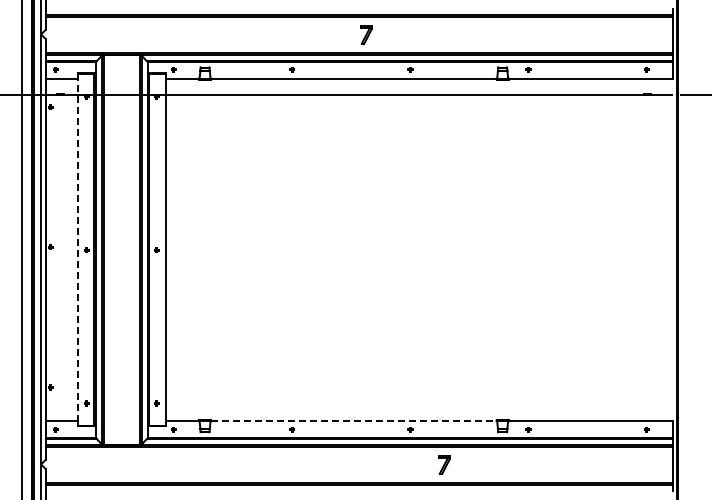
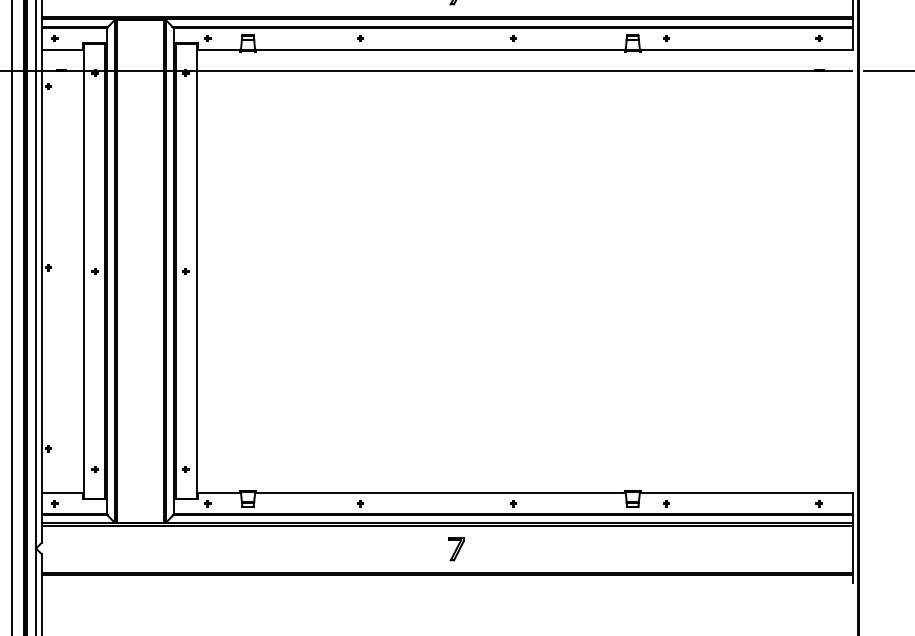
line: (78, 250) -> (84, 271), dashed -> solid
line: (354, 421) -> (441, 493), dashed -> solid
part: (444, 464) -> (456, 548), moved

